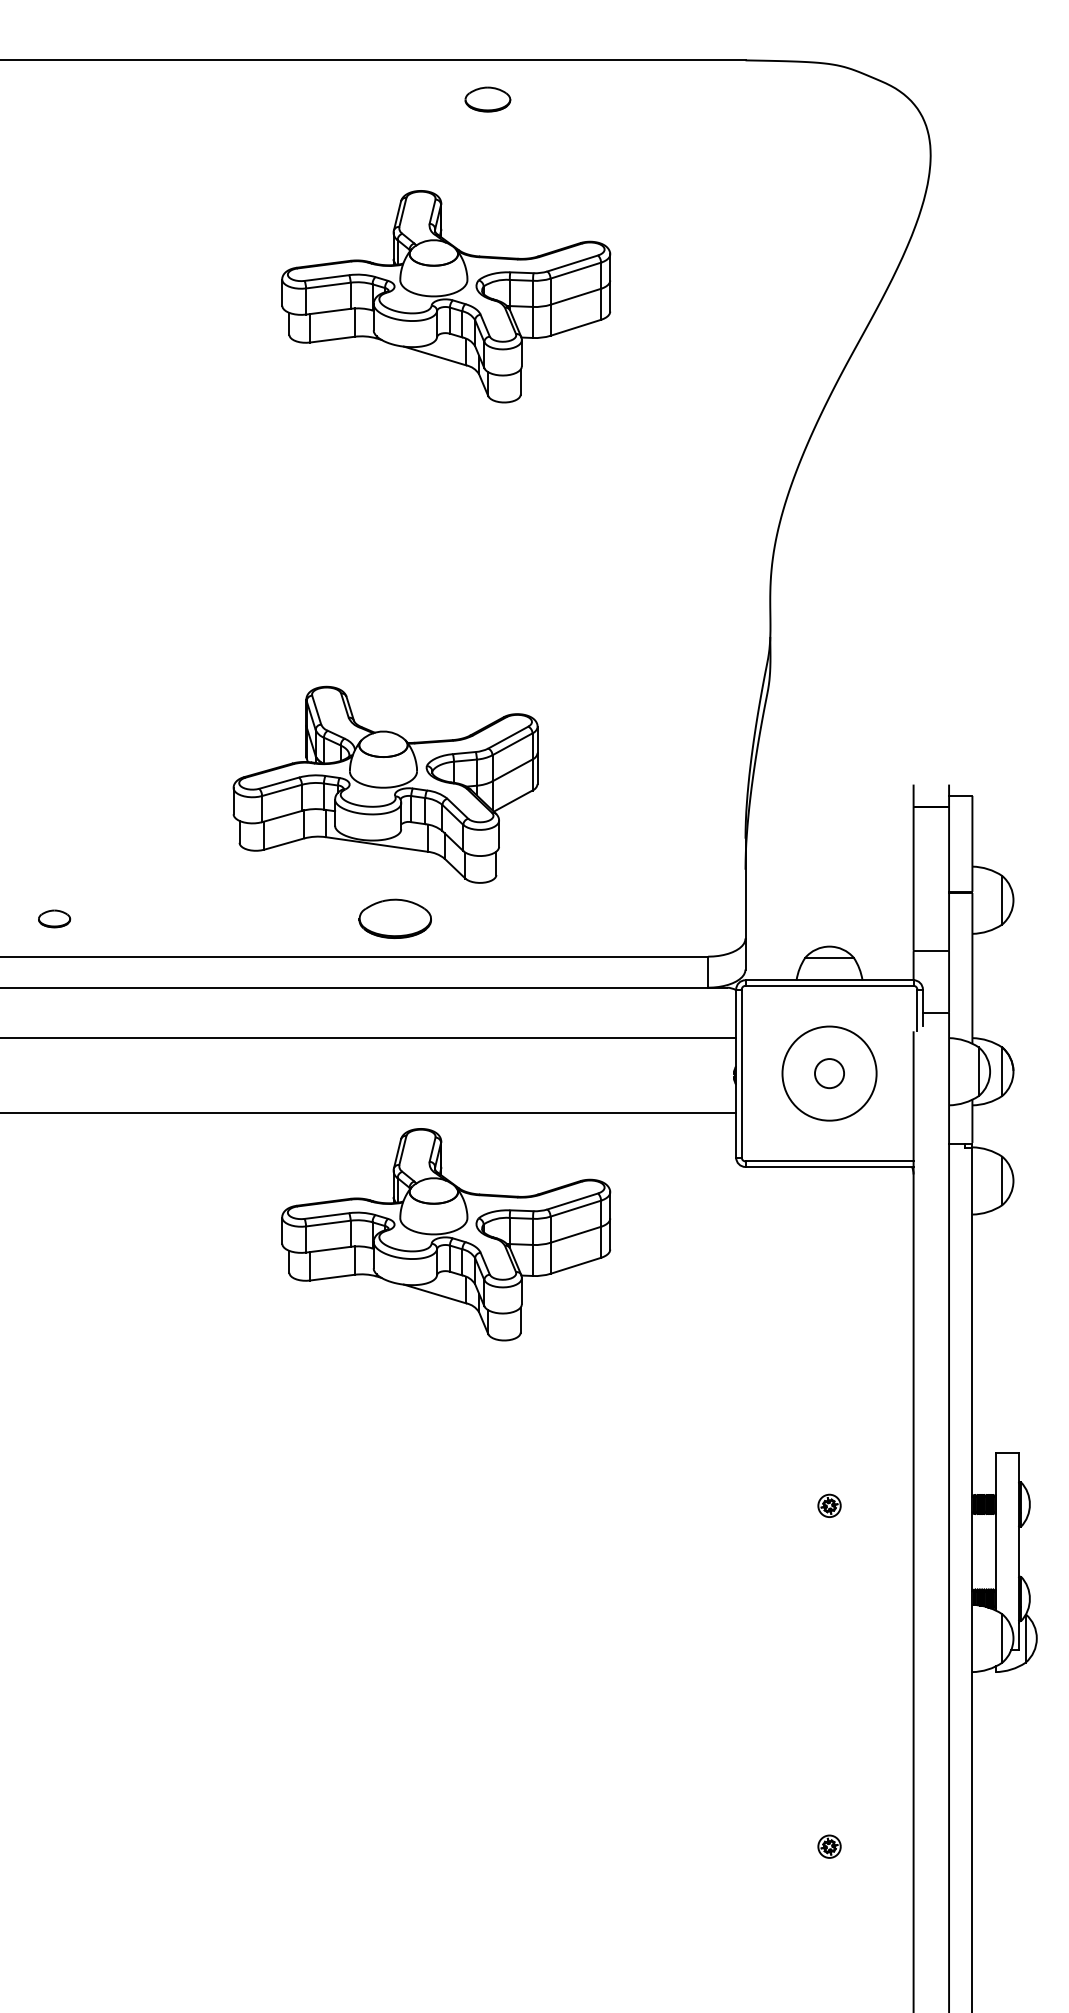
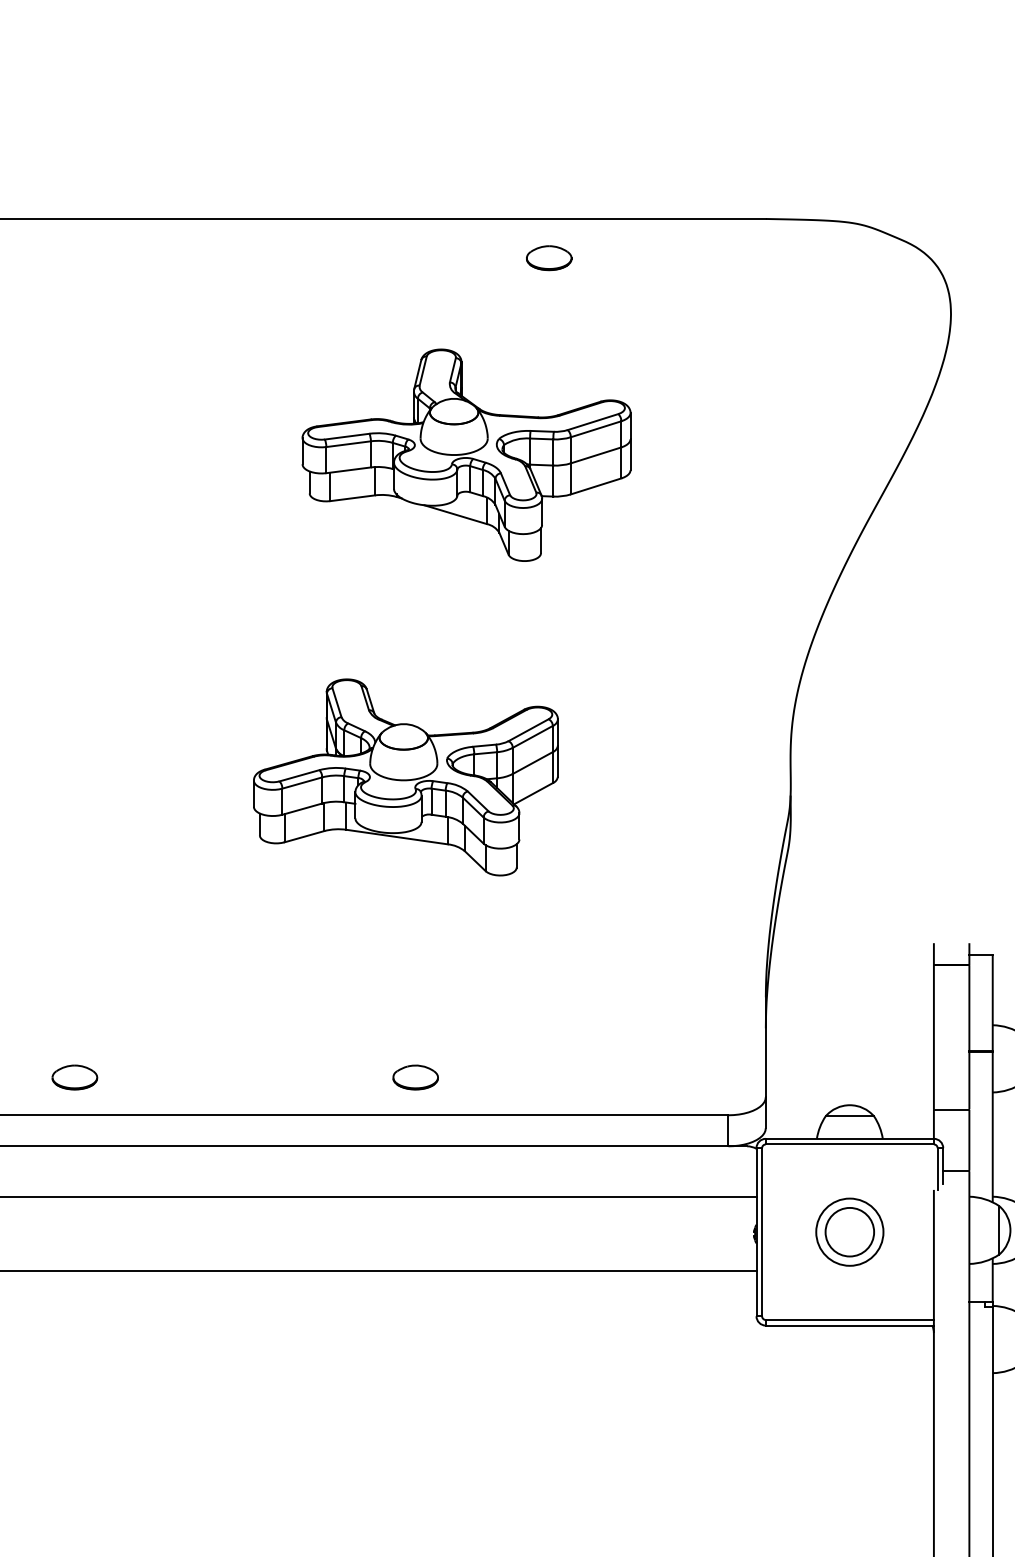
part: (487, 99) -> (548, 258), moved
part: (385, 784) -> (405, 777), moved
part: (54, 918) -> (74, 1077), size x1.43
part: (395, 918) -> (415, 1077), size x0.62
circle: (829, 1073) -> (849, 1232), size x0.71
circle: (829, 1073) -> (849, 1232), size x1.67
part: (446, 1234) -> (466, 1393), removed

